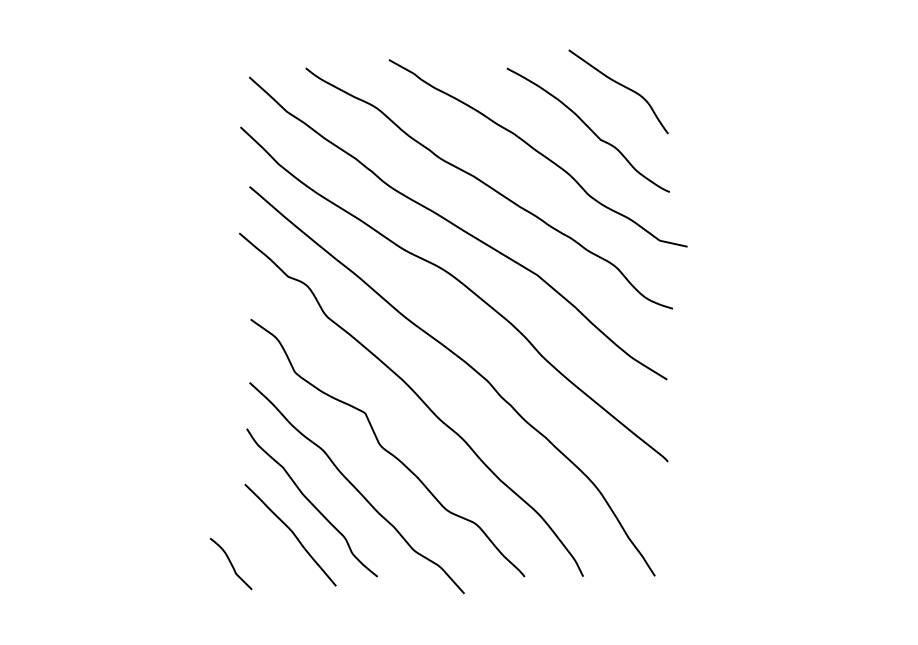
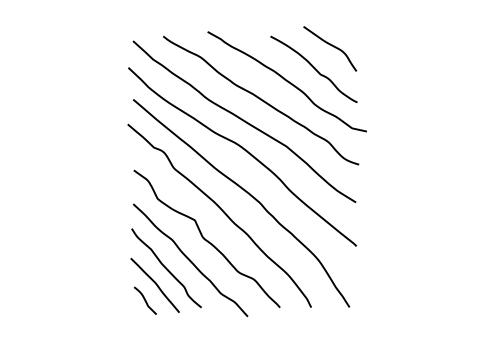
curve: (231, 563) -> (145, 300), moved

